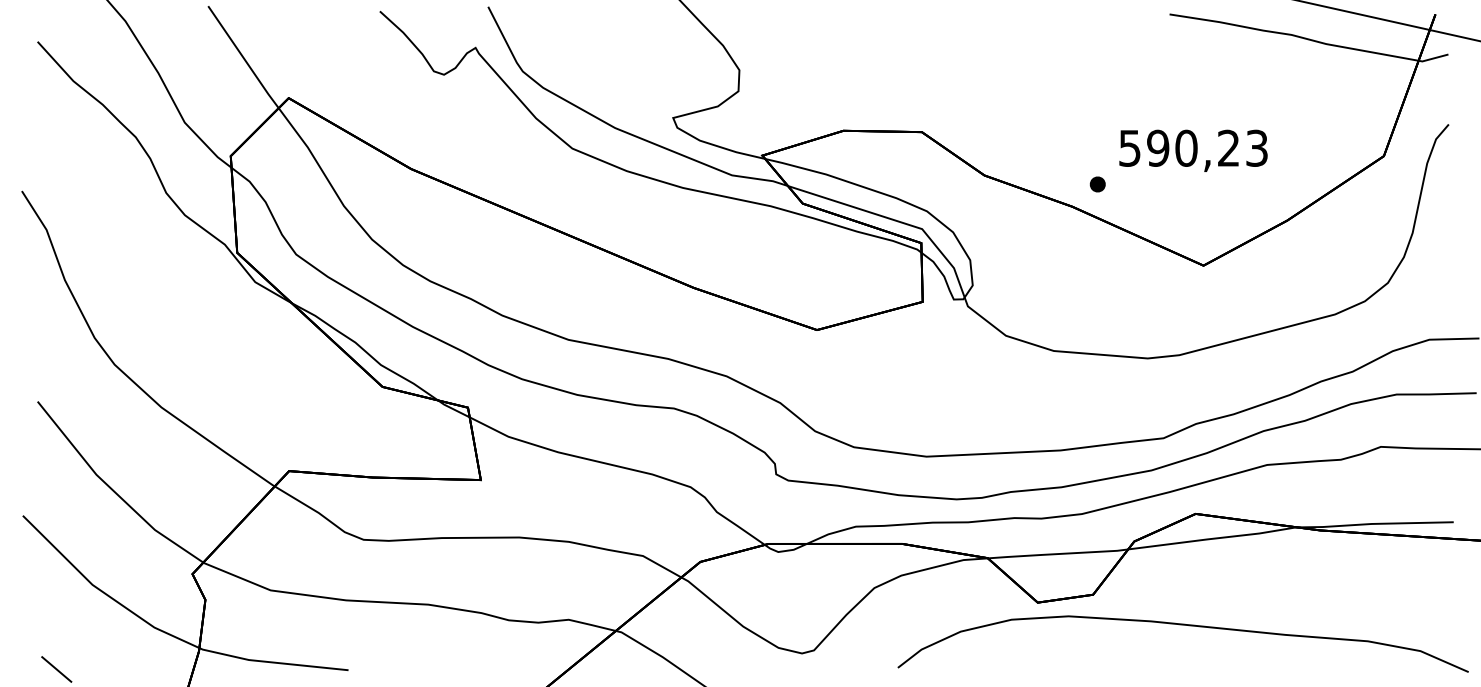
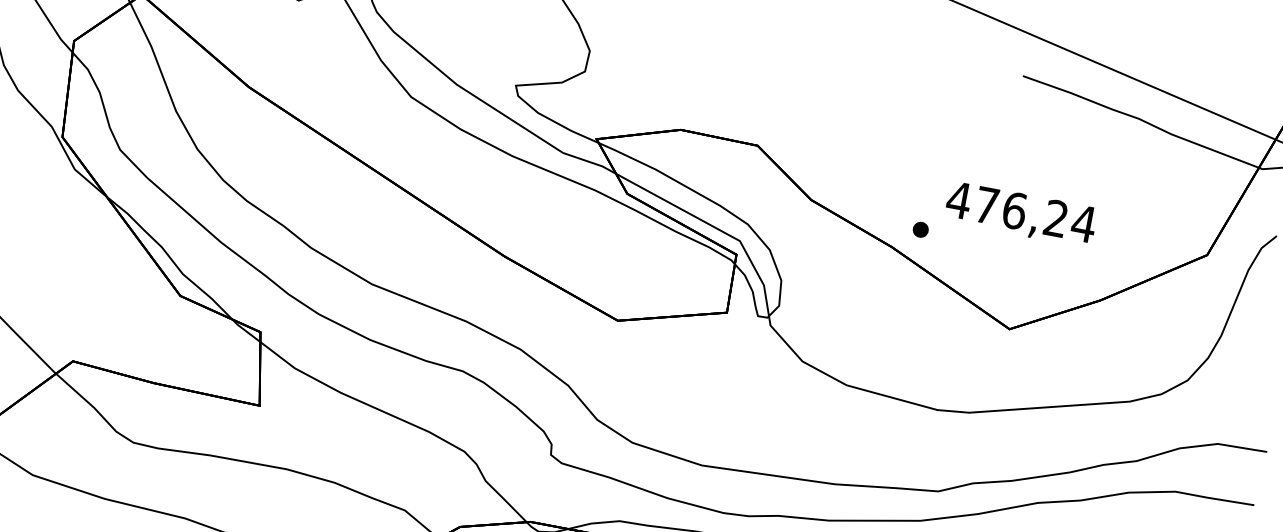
text: (1193, 147) -> (1021, 211), 590,23 -> 476,24

